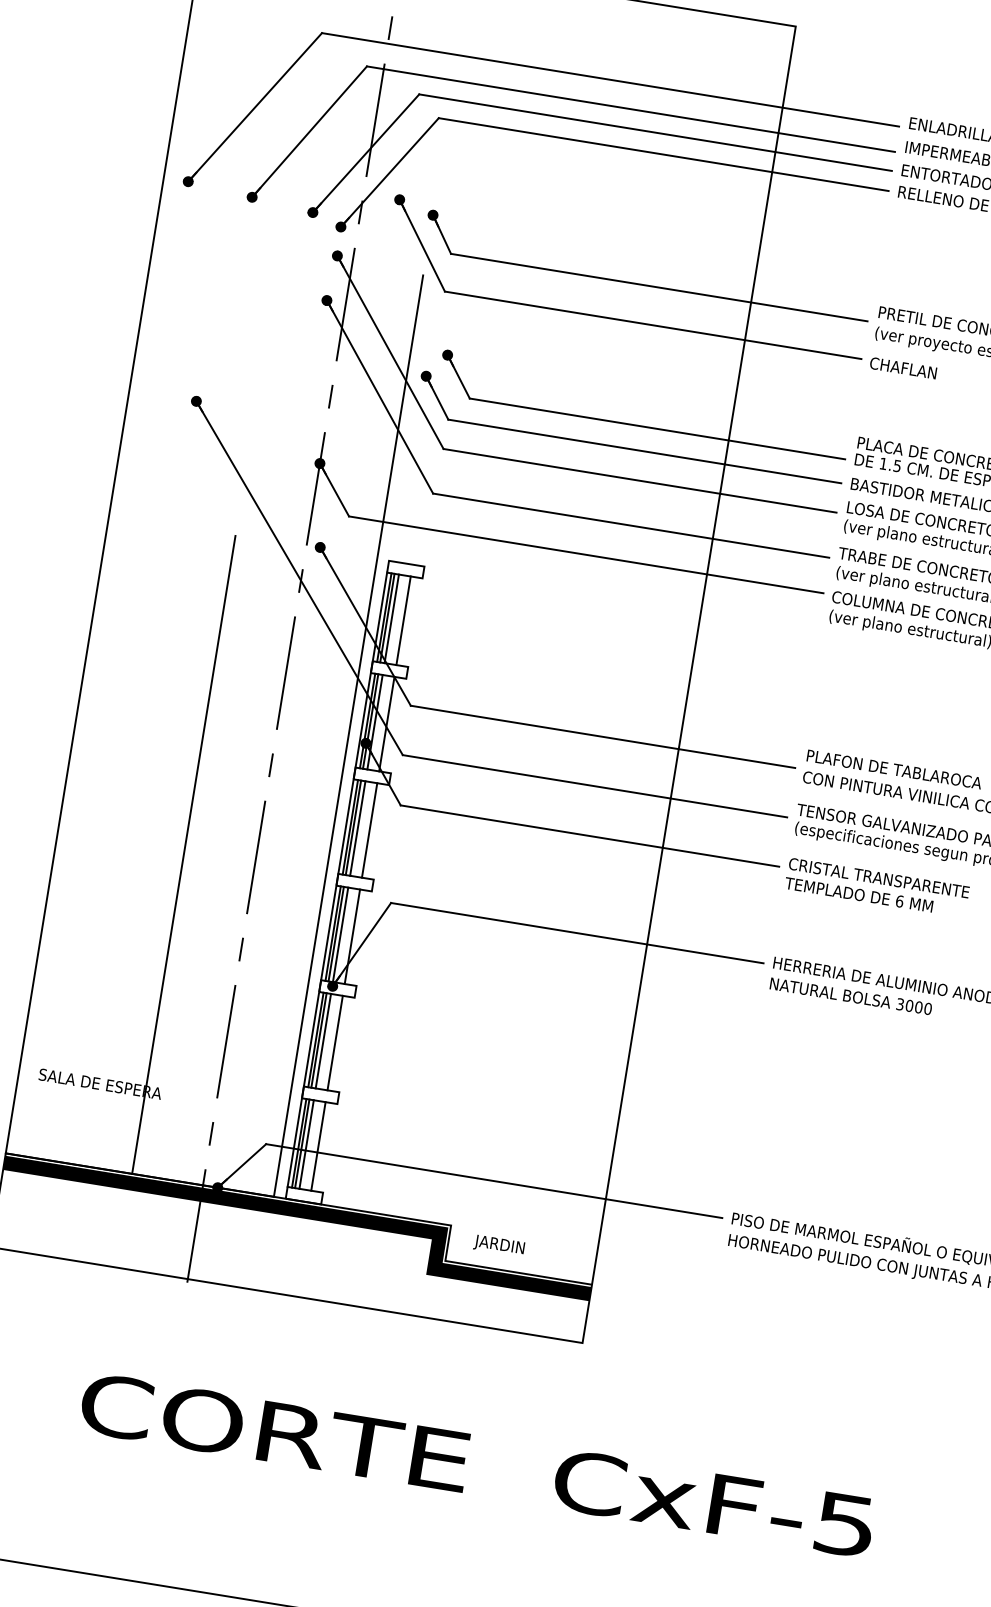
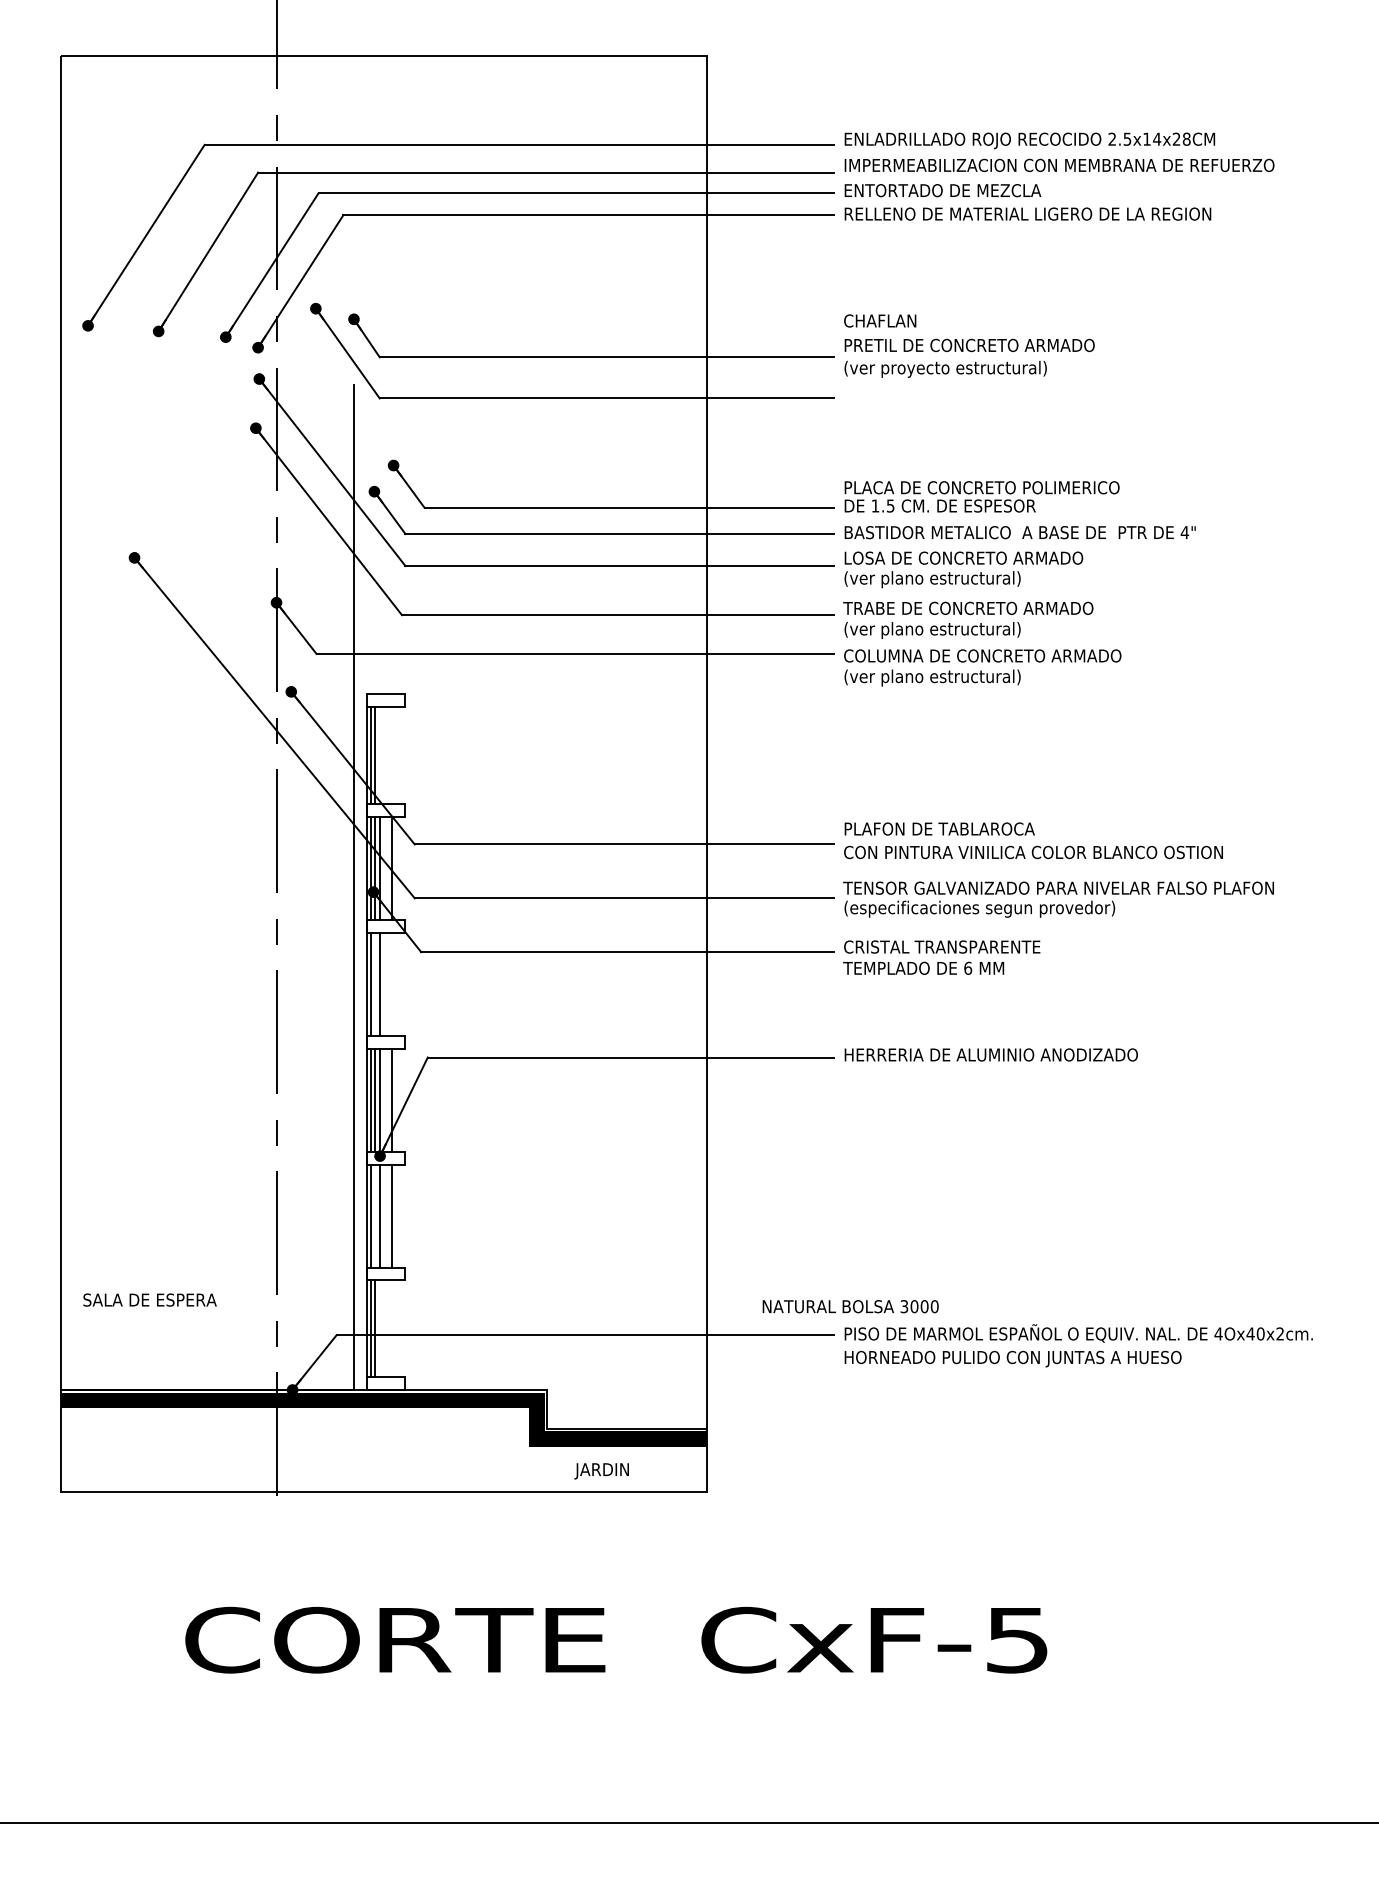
text: (903, 367) -> (880, 320), moved
line: (391, 618) -> (379, 755), removed
line: (403, 620) -> (392, 755), removed
line: (353, 827) -> (374, 983), removed
line: (369, 829) -> (392, 983), removed
line: (184, 854) -> (199, 1041), removed
text: (850, 996) -> (850, 1306), moved
line: (318, 1039) -> (374, 1215), removed
line: (306, 1144) -> (379, 1328), removed
line: (318, 1146) -> (392, 1328), removed
text: (498, 1245) -> (601, 1471), moved

